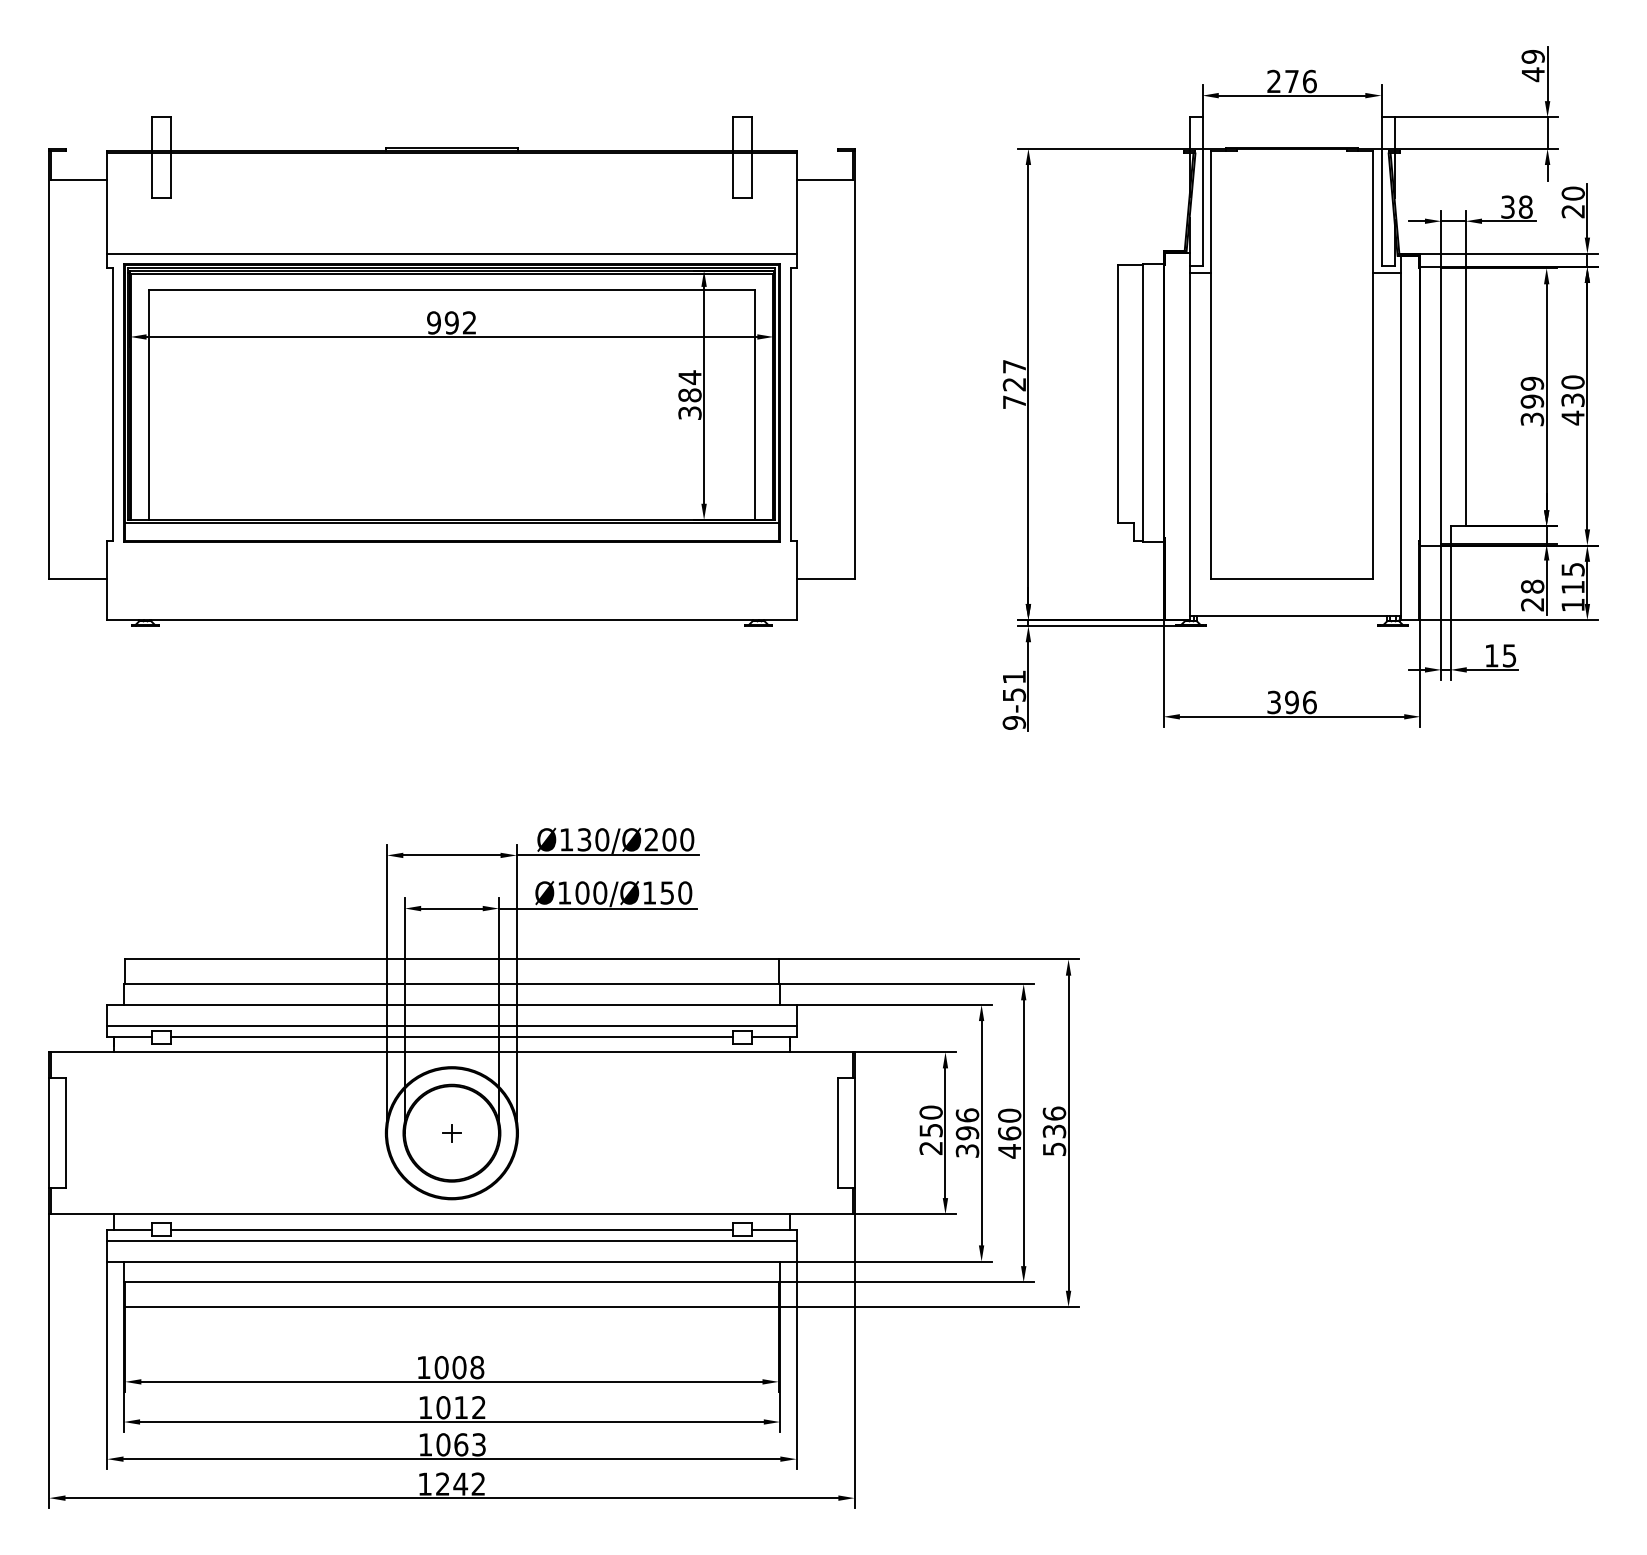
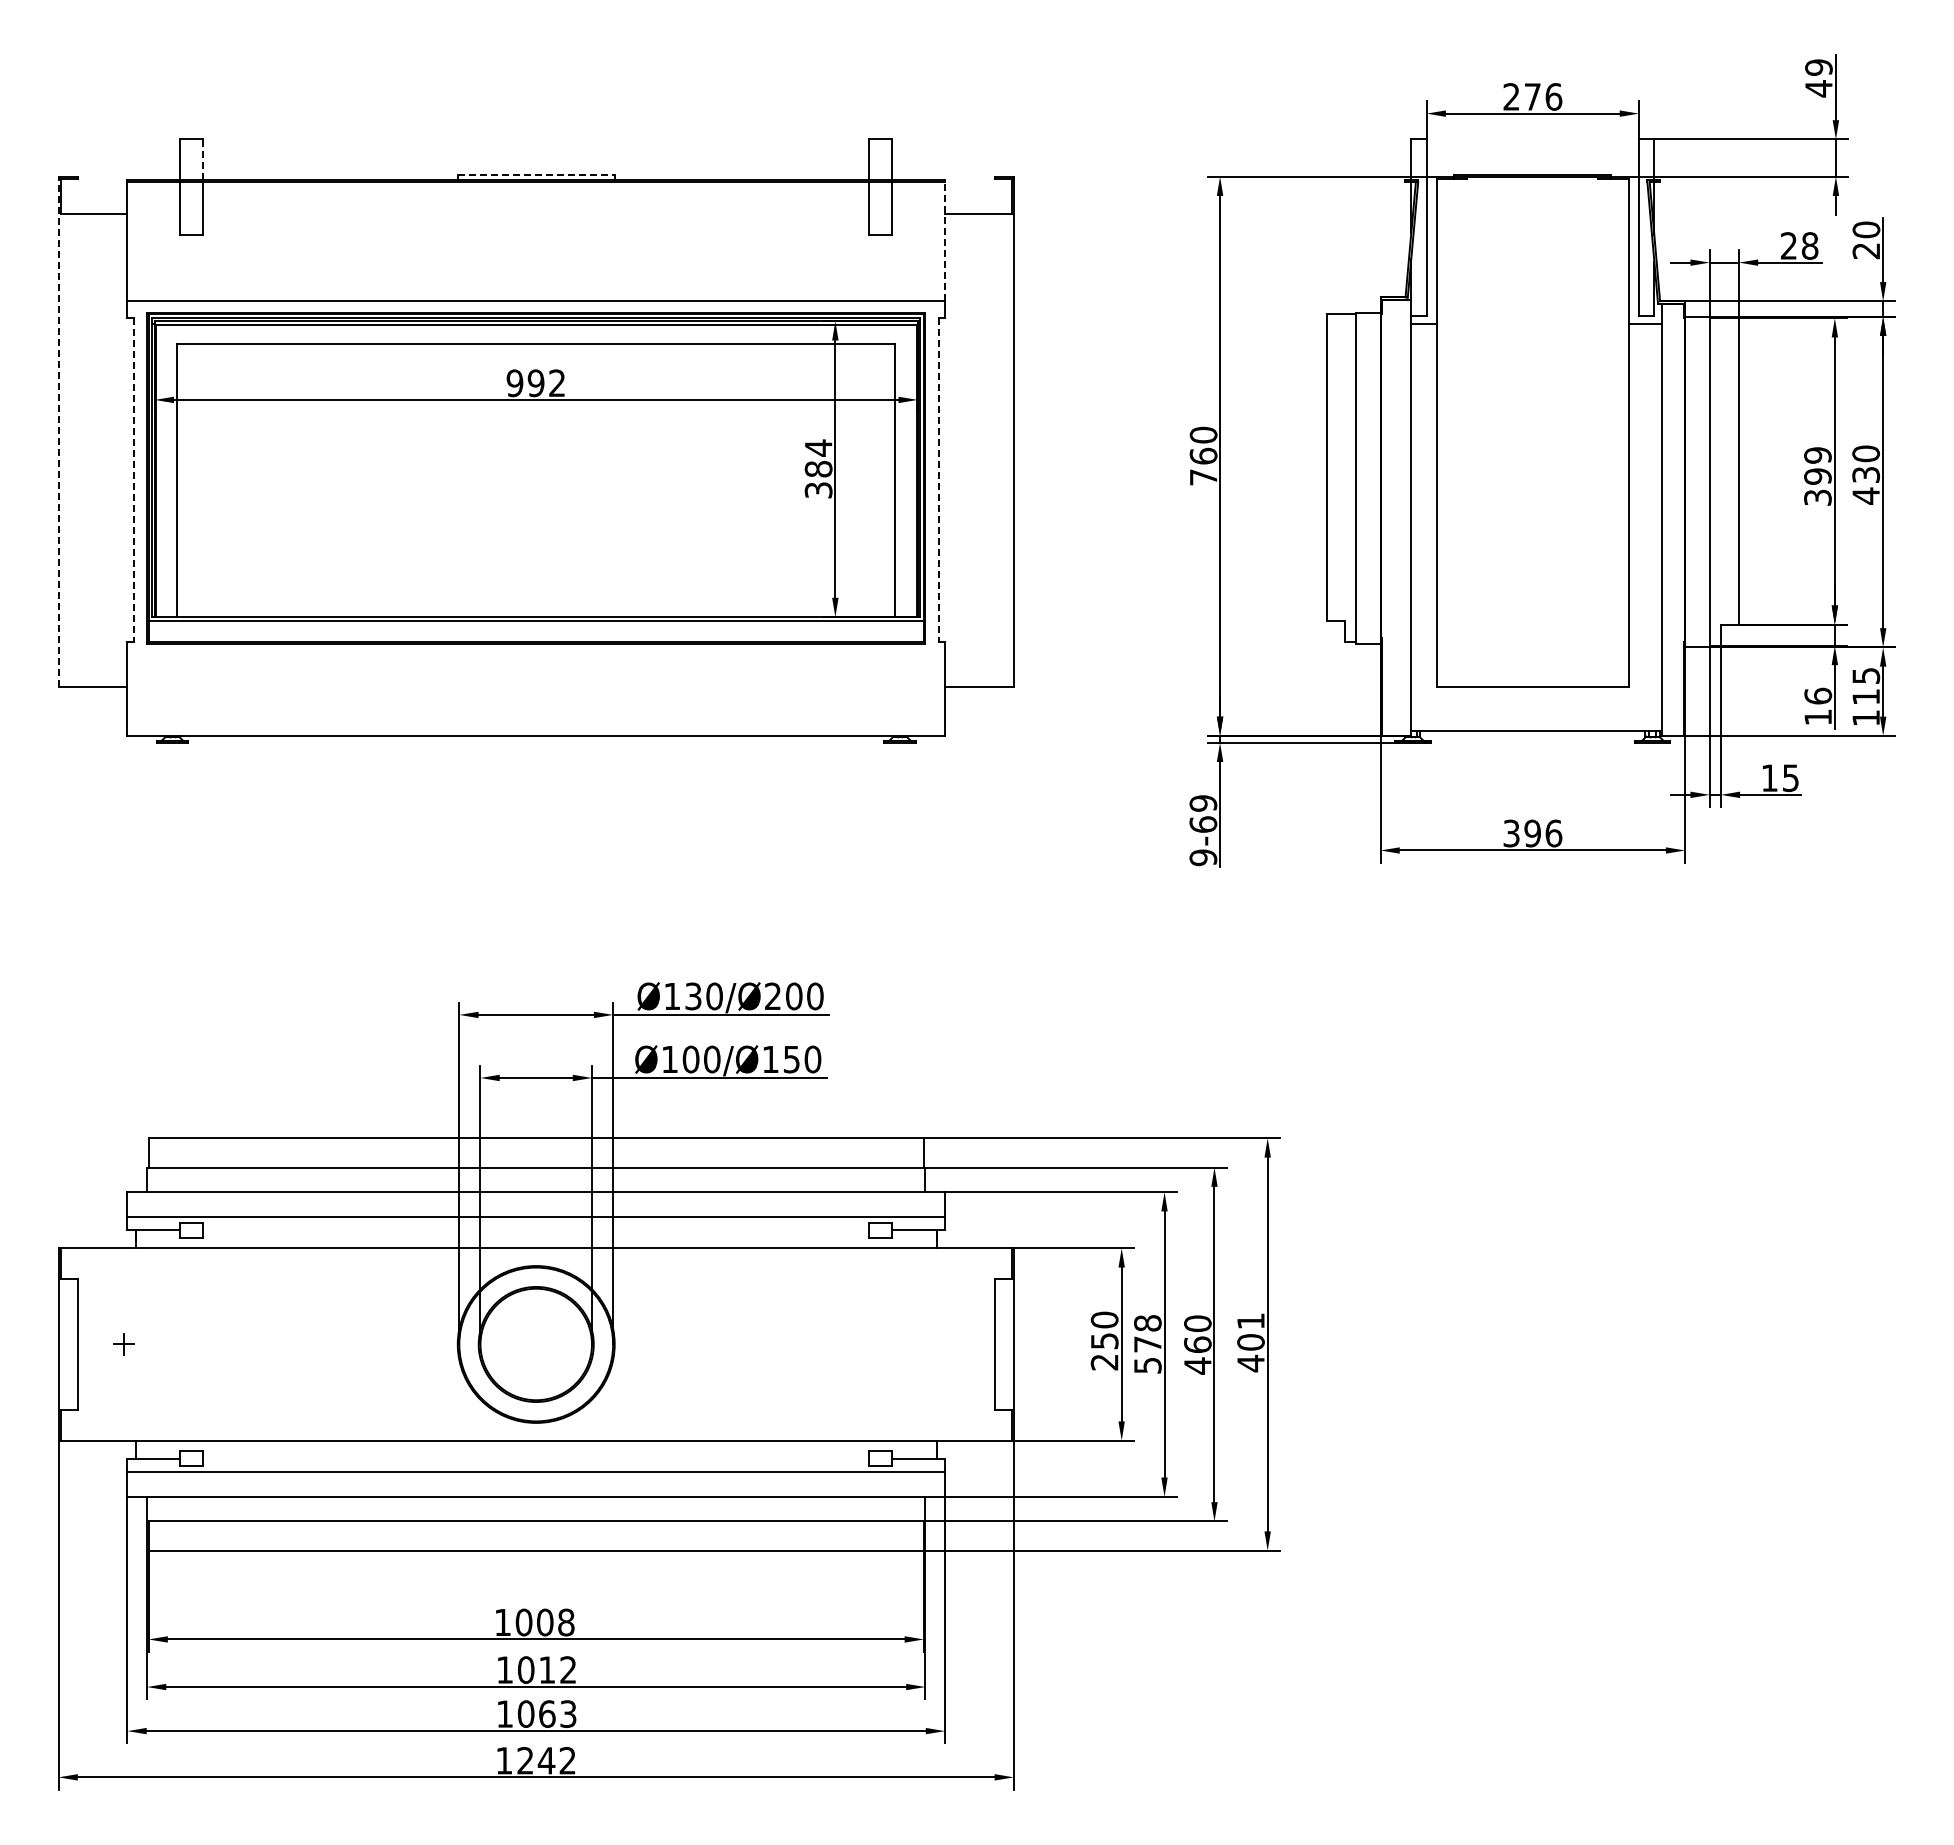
line: (171, 134) -> (203, 159), solid -> dashed
line: (452, 147) -> (536, 175), solid -> dashed
line: (796, 203) -> (945, 241), solid -> dashed
text: (1507, 206) -> (1788, 245), 38 -> 28
line: (49, 364) -> (58, 432), solid -> dashed
text: (1014, 375) -> (1203, 445), 727 -> 760
line: (112, 404) -> (133, 480), solid -> dashed
line: (791, 404) -> (938, 480), solid -> dashed
text: (1532, 595) -> (1818, 706), 28 -> 16
text: (1014, 685) -> (1203, 813), 9-51 -> 9-69
line: (452, 1036) -> (536, 1229), removed
text: (1054, 1131) -> (1250, 1342), 536 -> 401
text: (967, 1132) -> (1147, 1343), 396 -> 578
part: (451, 1133) -> (123, 1344), moved
line: (452, 1230) -> (536, 1459), removed

